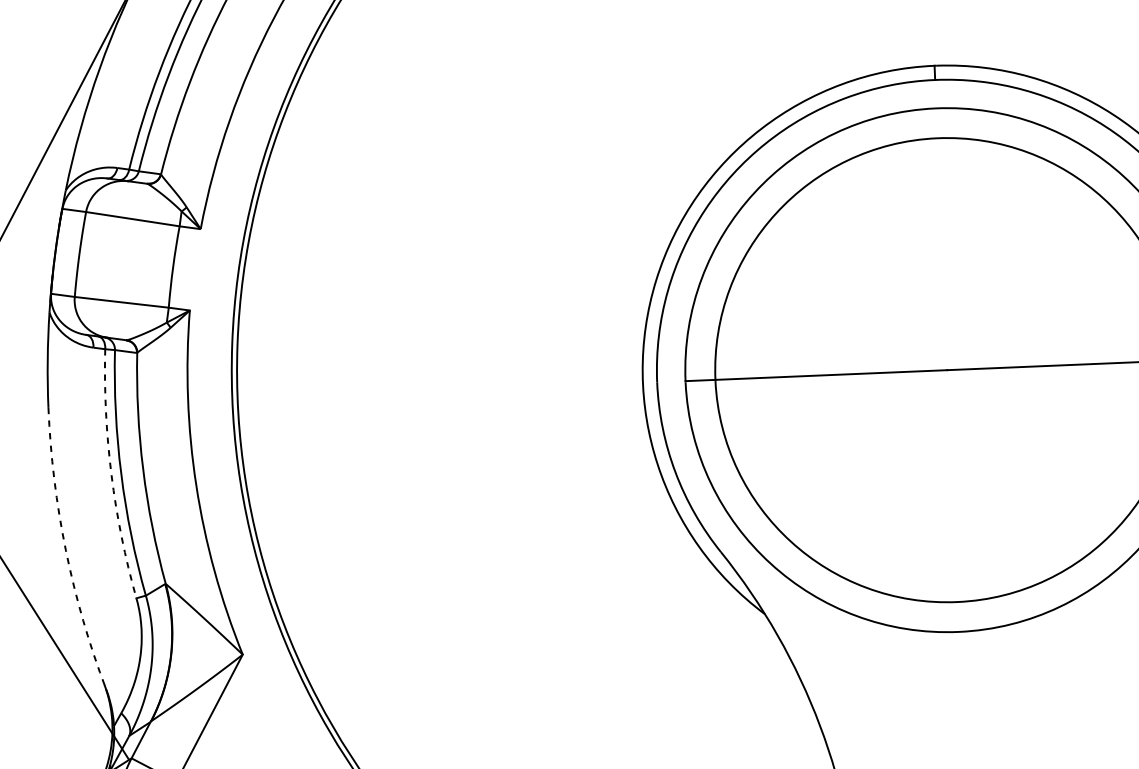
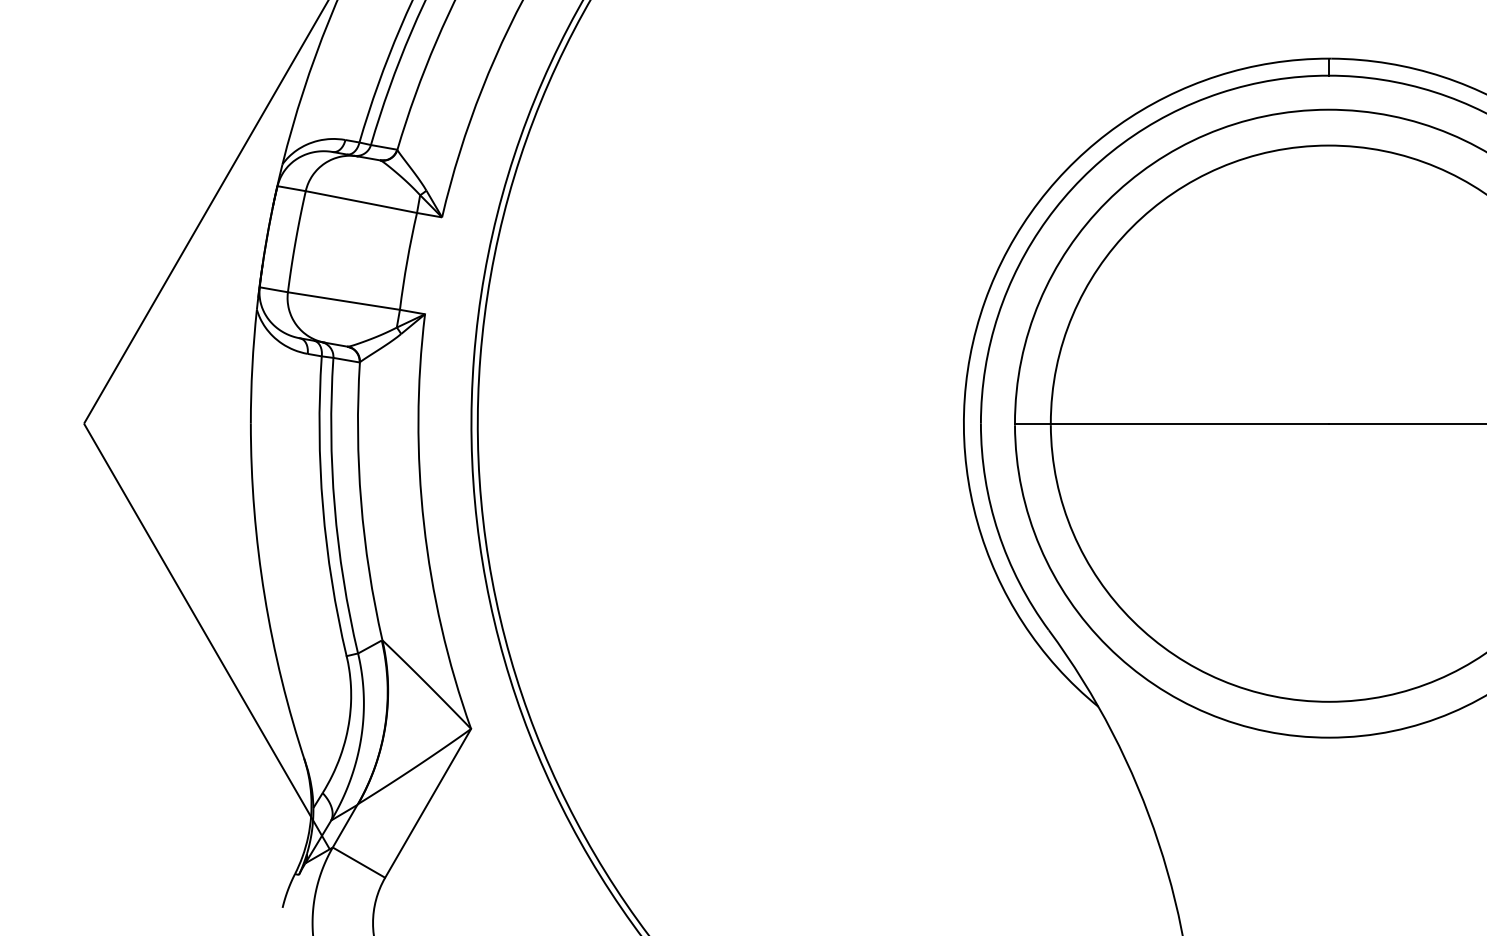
arc: (111, 475) -> (322, 507), dashed -> solid
arc: (65, 550) -> (264, 595), dashed -> solid

